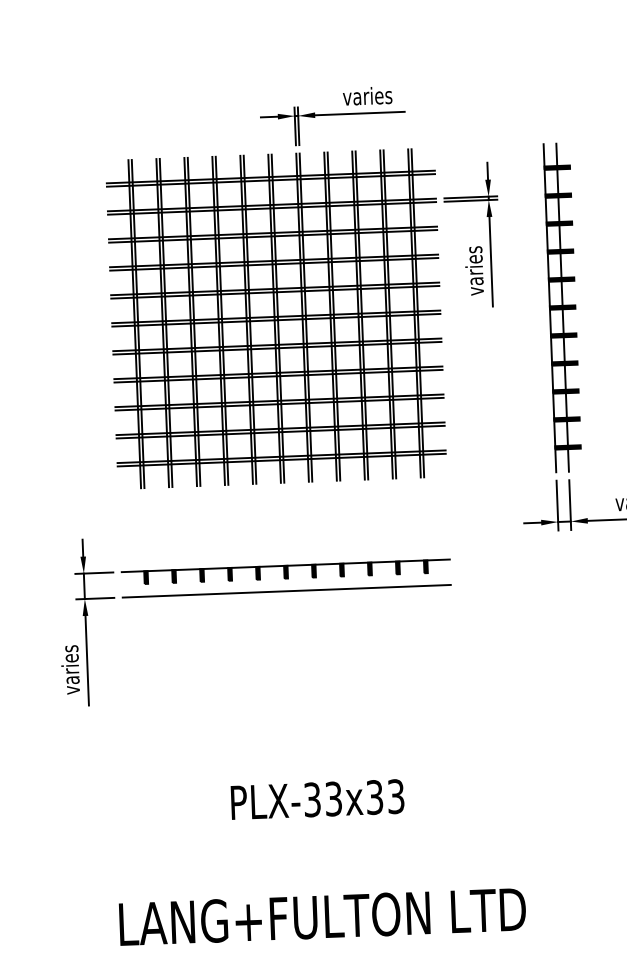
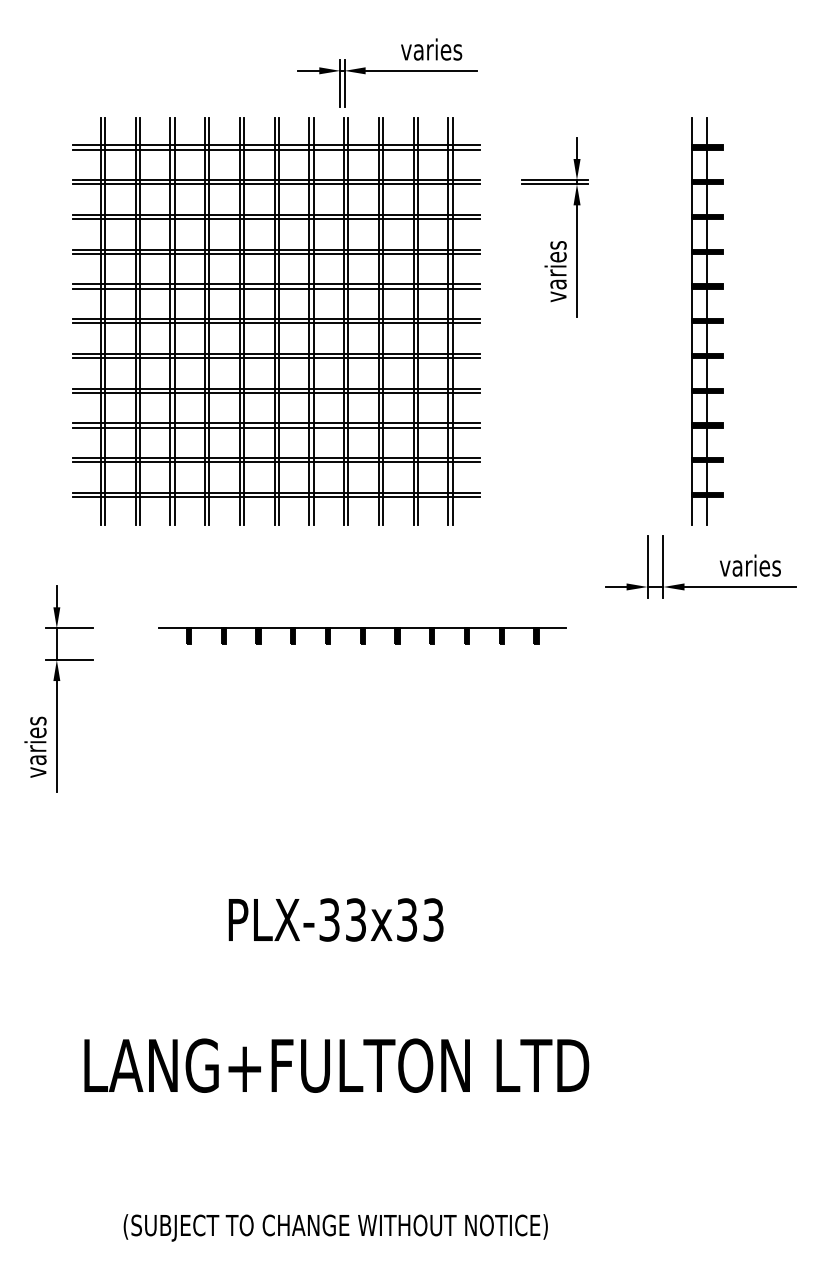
part: (562, 307) -> (707, 321), moved
part: (276, 318) -> (276, 321), moved
part: (285, 571) -> (362, 635), moved
line: (286, 590) -> (307, 659), removed

